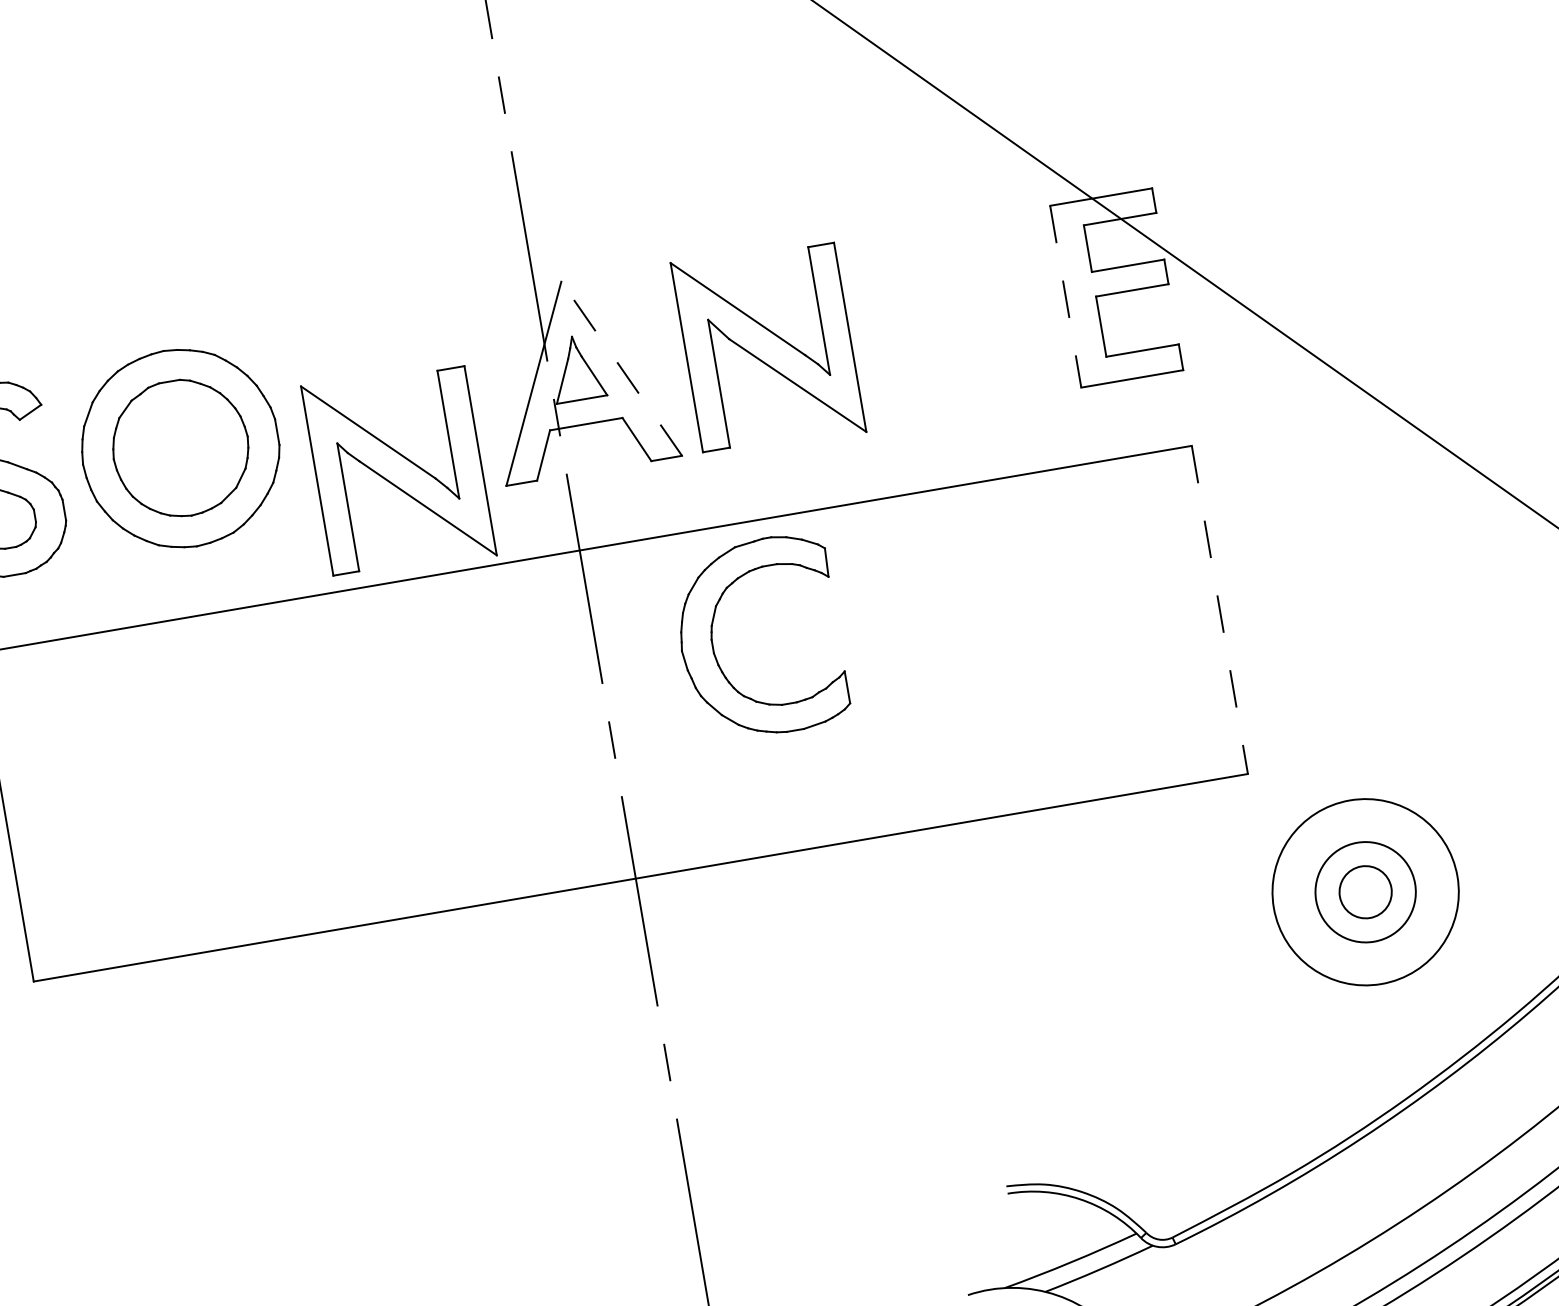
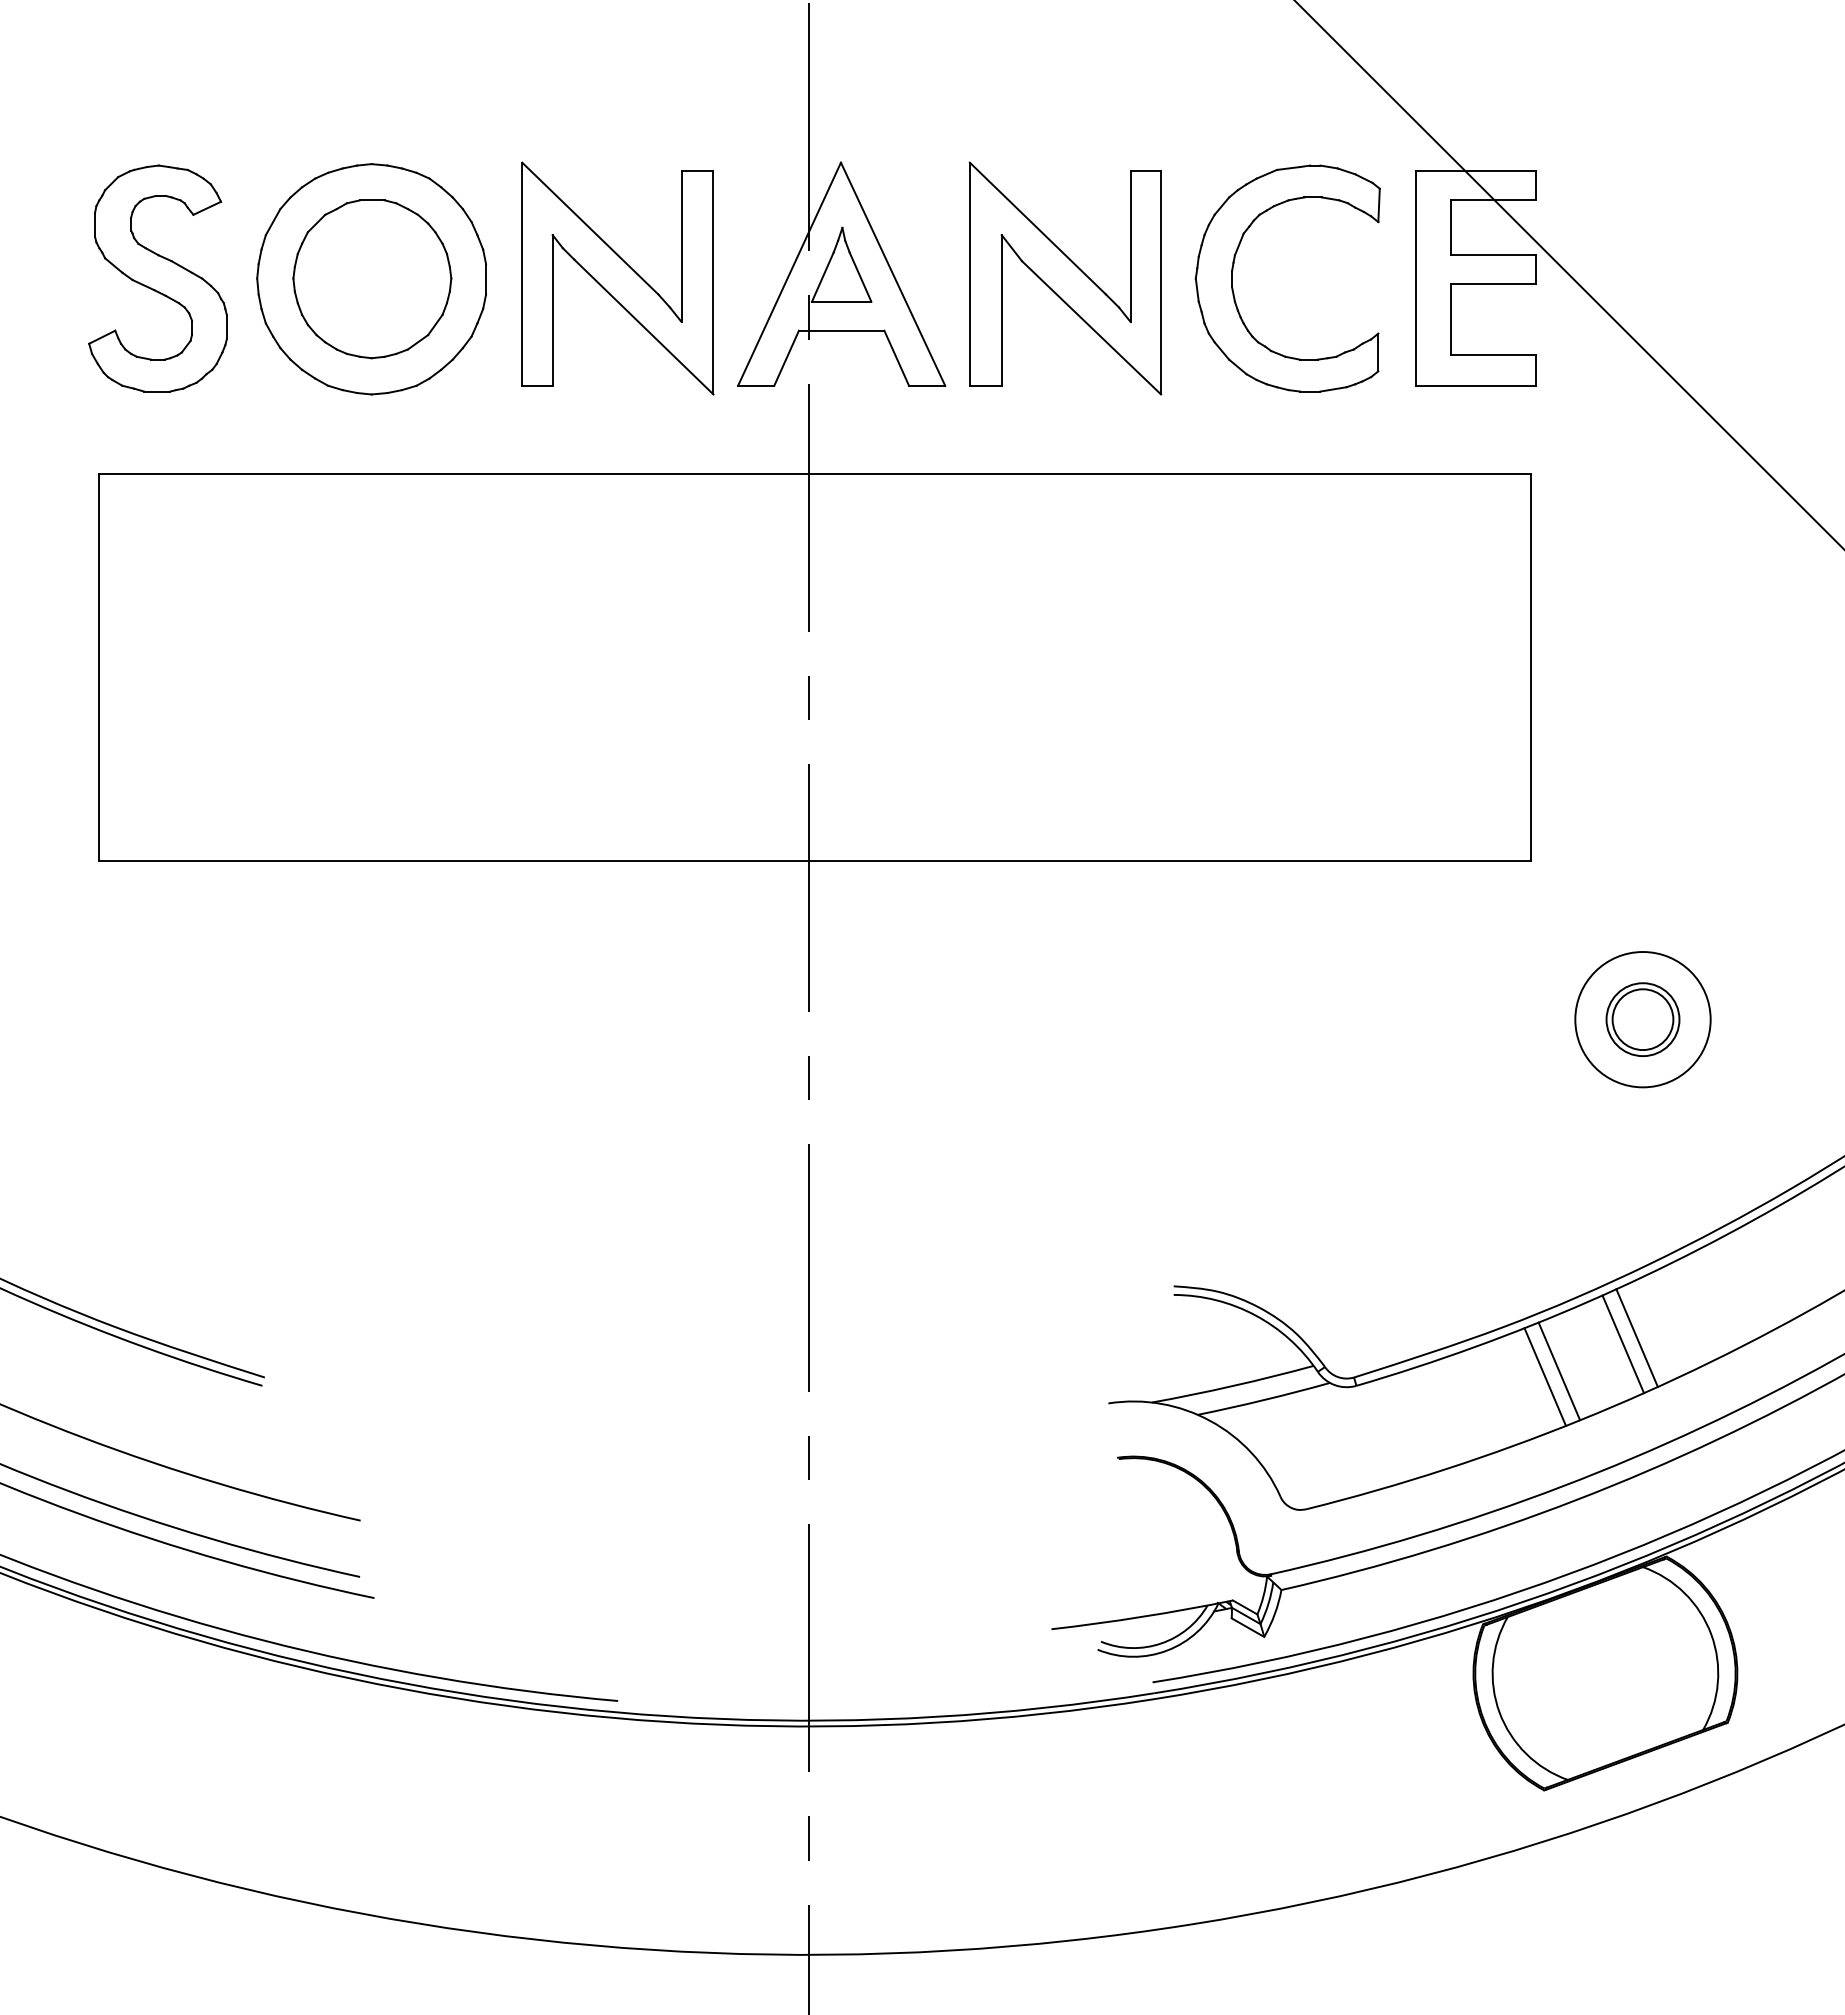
line: (1066, 297) -> (1416, 279), dashed -> solid
line: (621, 368) -> (892, 273), dashed -> solid
part: (398, 470) -> (617, 278), moved
line: (1220, 610) -> (1531, 668), dashed -> solid
part: (712, 638) -> (1233, 270), moved
circle: (1365, 892) -> (1642, 1019), size x0.62
circle: (1365, 892) -> (1642, 1019), size x0.62
line: (1406, 1162) -> (1636, 1337), added
line: (1396, 1170) -> (1623, 1344), added
line: (1345, 1202) -> (1559, 1371), added
line: (1333, 1209) -> (1544, 1376), added

